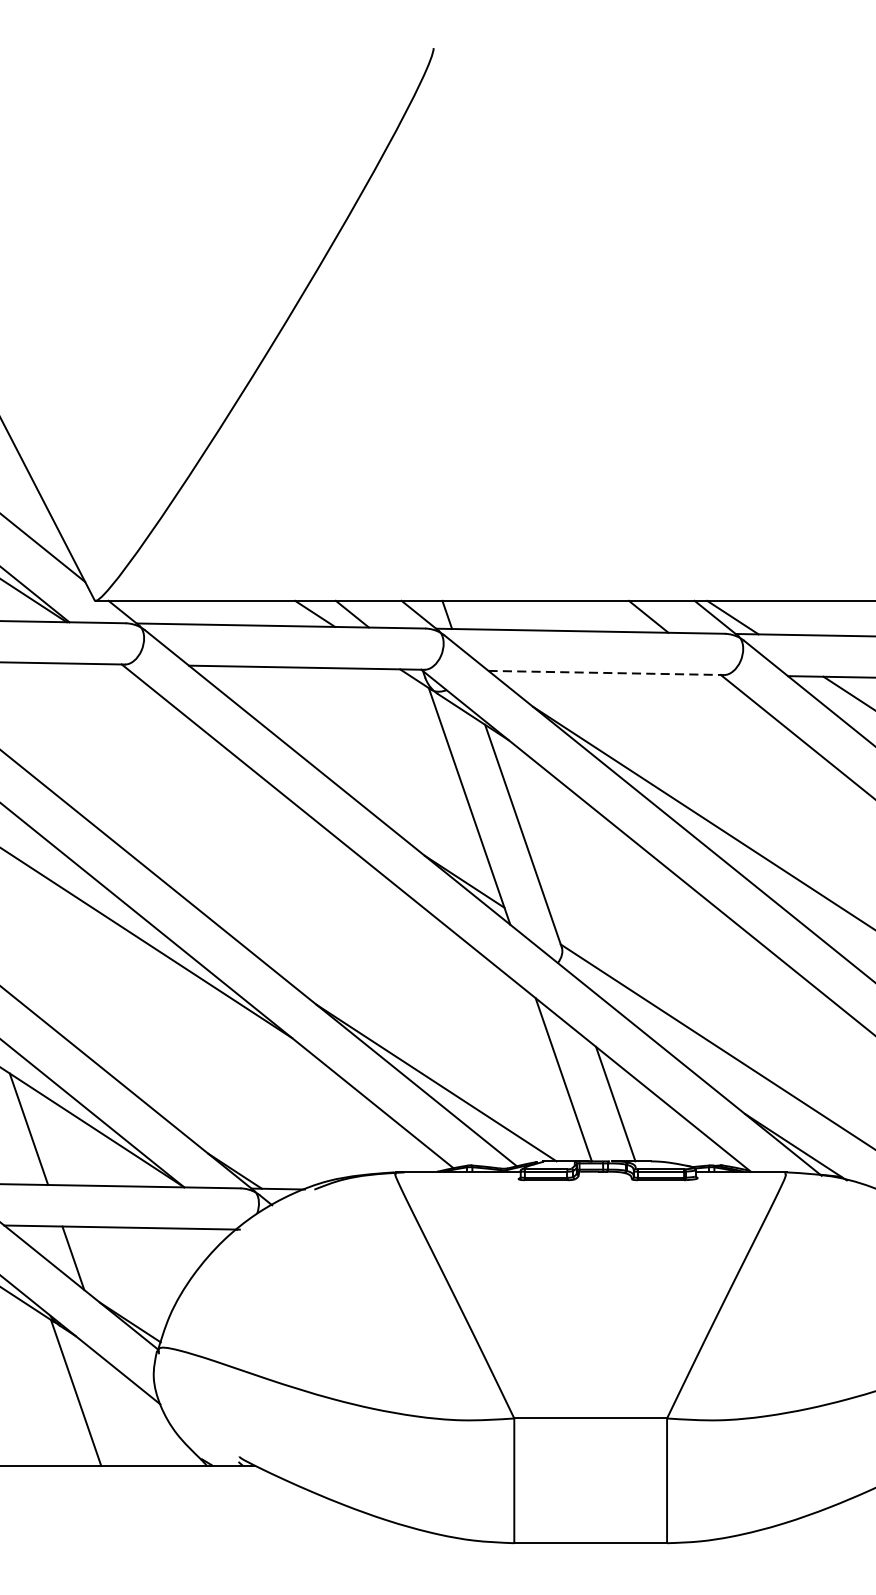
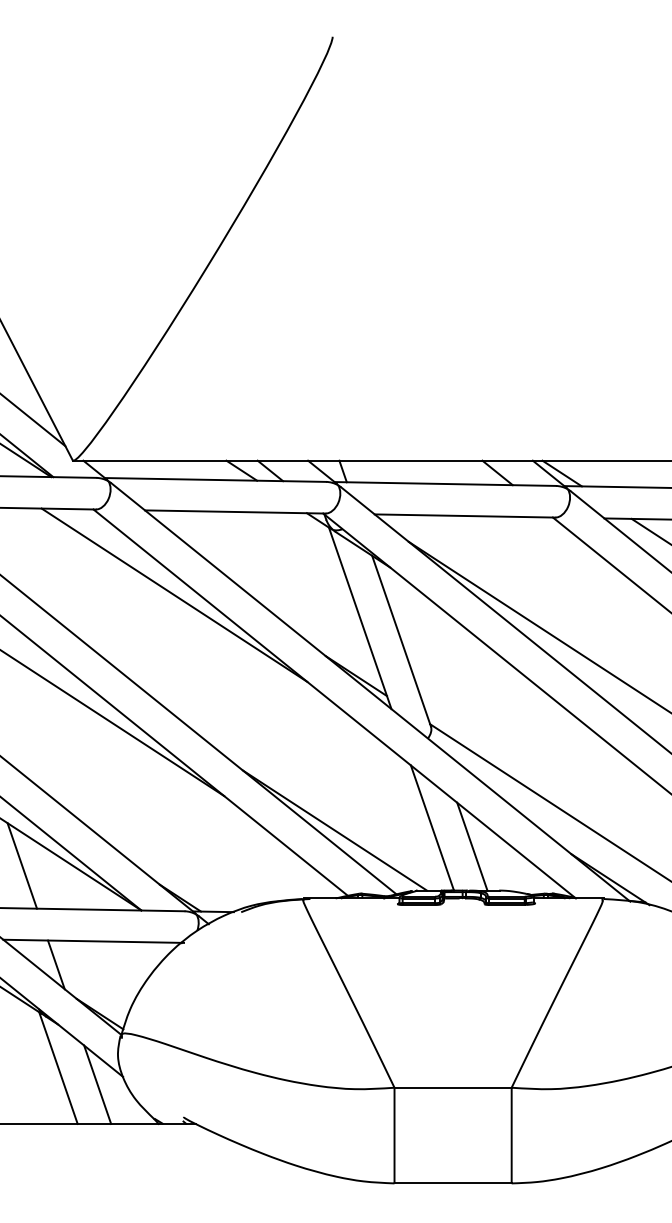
line: (606, 673) -> (465, 516), dashed -> solid
line: (227, 775) -> (174, 594), added
line: (127, 1414) -> (97, 1084), added

